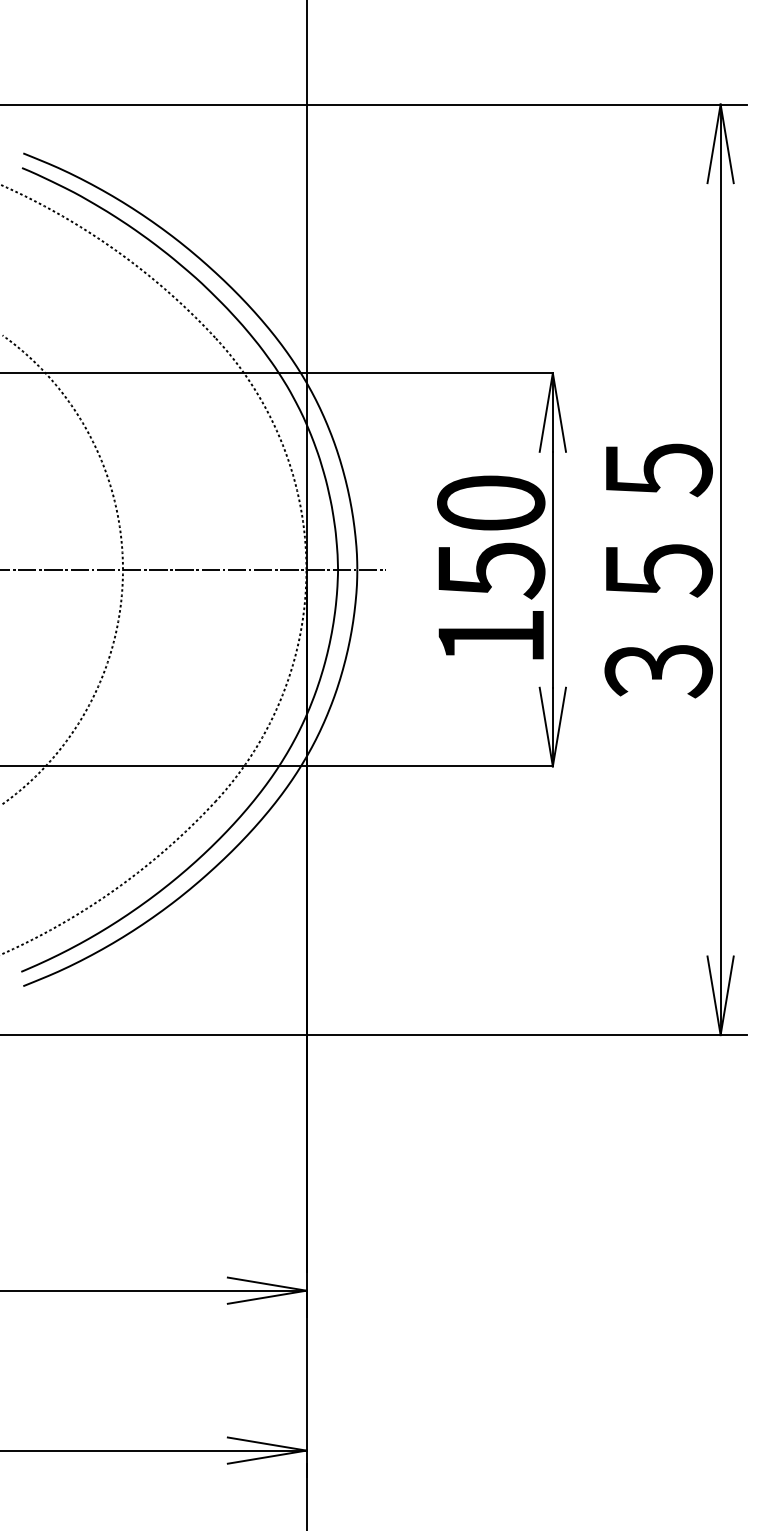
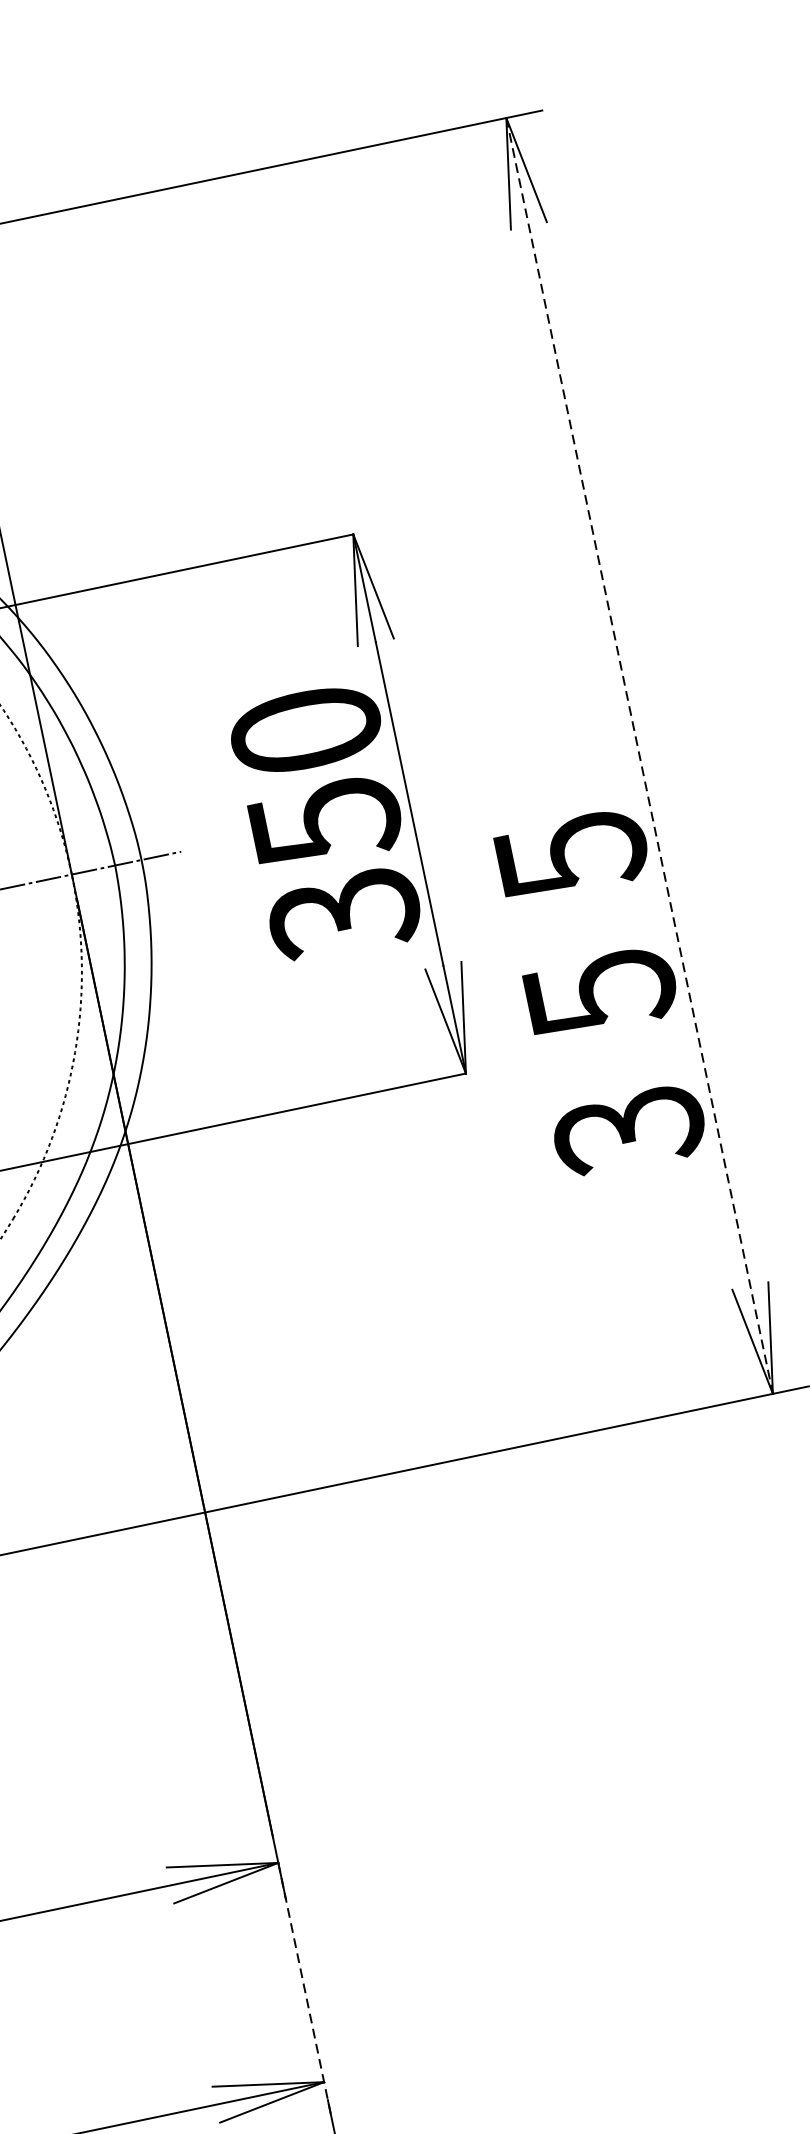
text: (658, 570) -> (600, 992), moved
line: (720, 570) -> (639, 756), solid -> dashed
text: (491, 637) -> (344, 914), 150 -> 350
line: (306, 1384) -> (305, 1991), solid -> dashed

